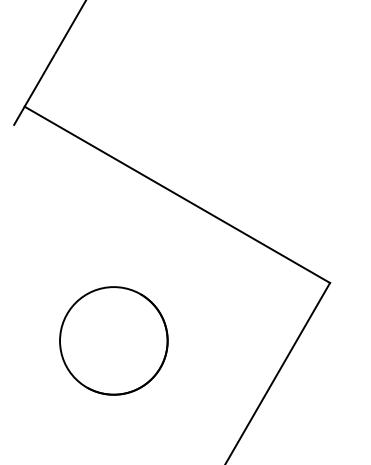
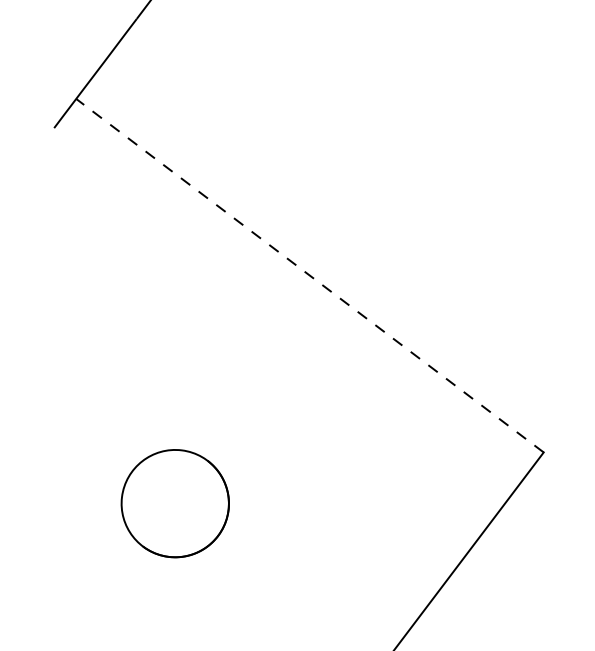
line: (176, 194) -> (308, 274), solid -> dashed
circle: (113, 340) -> (174, 502), size x0.6

